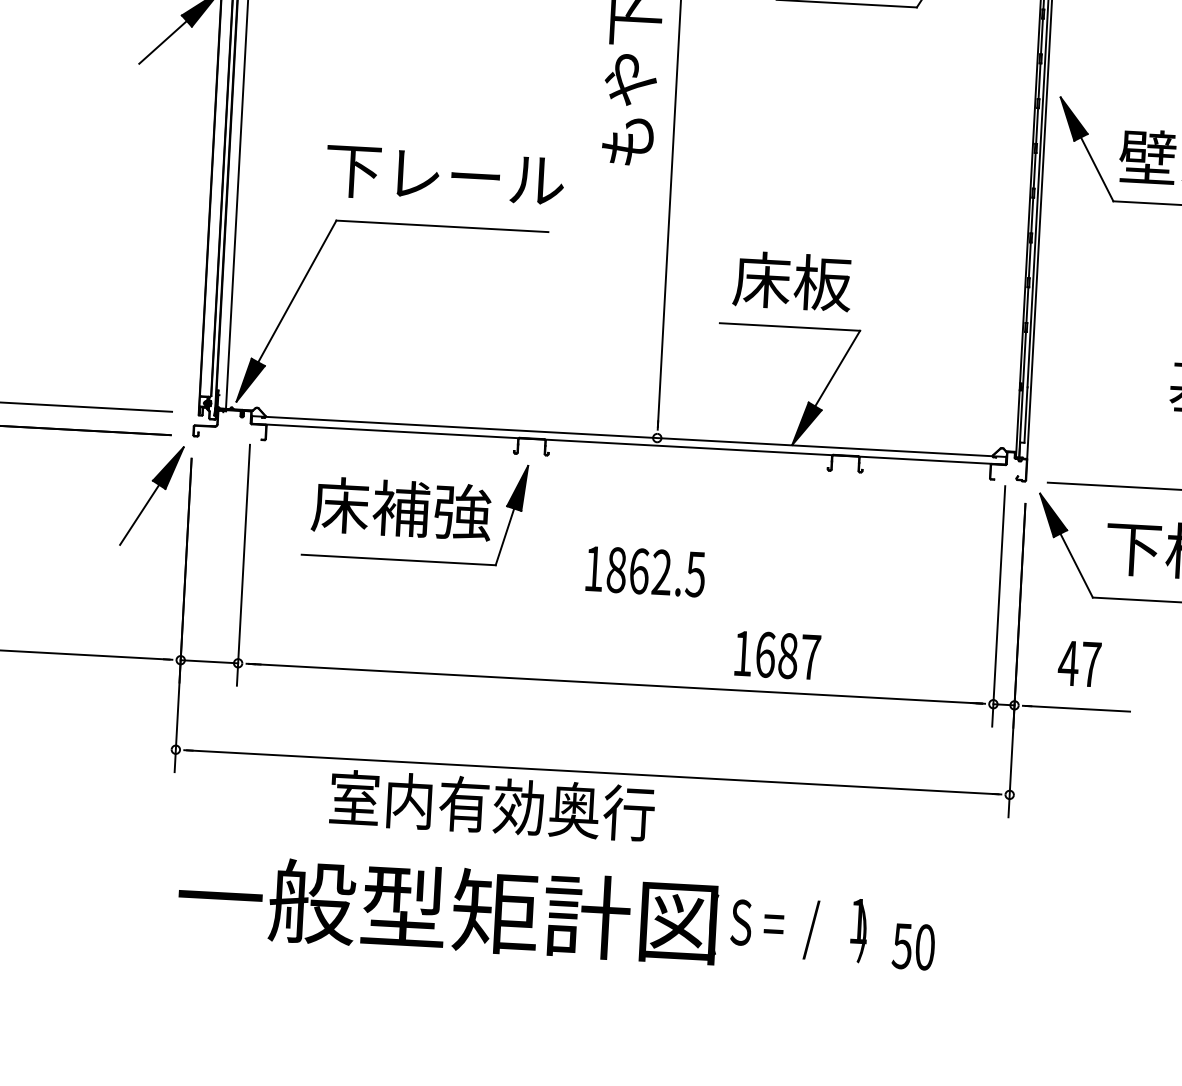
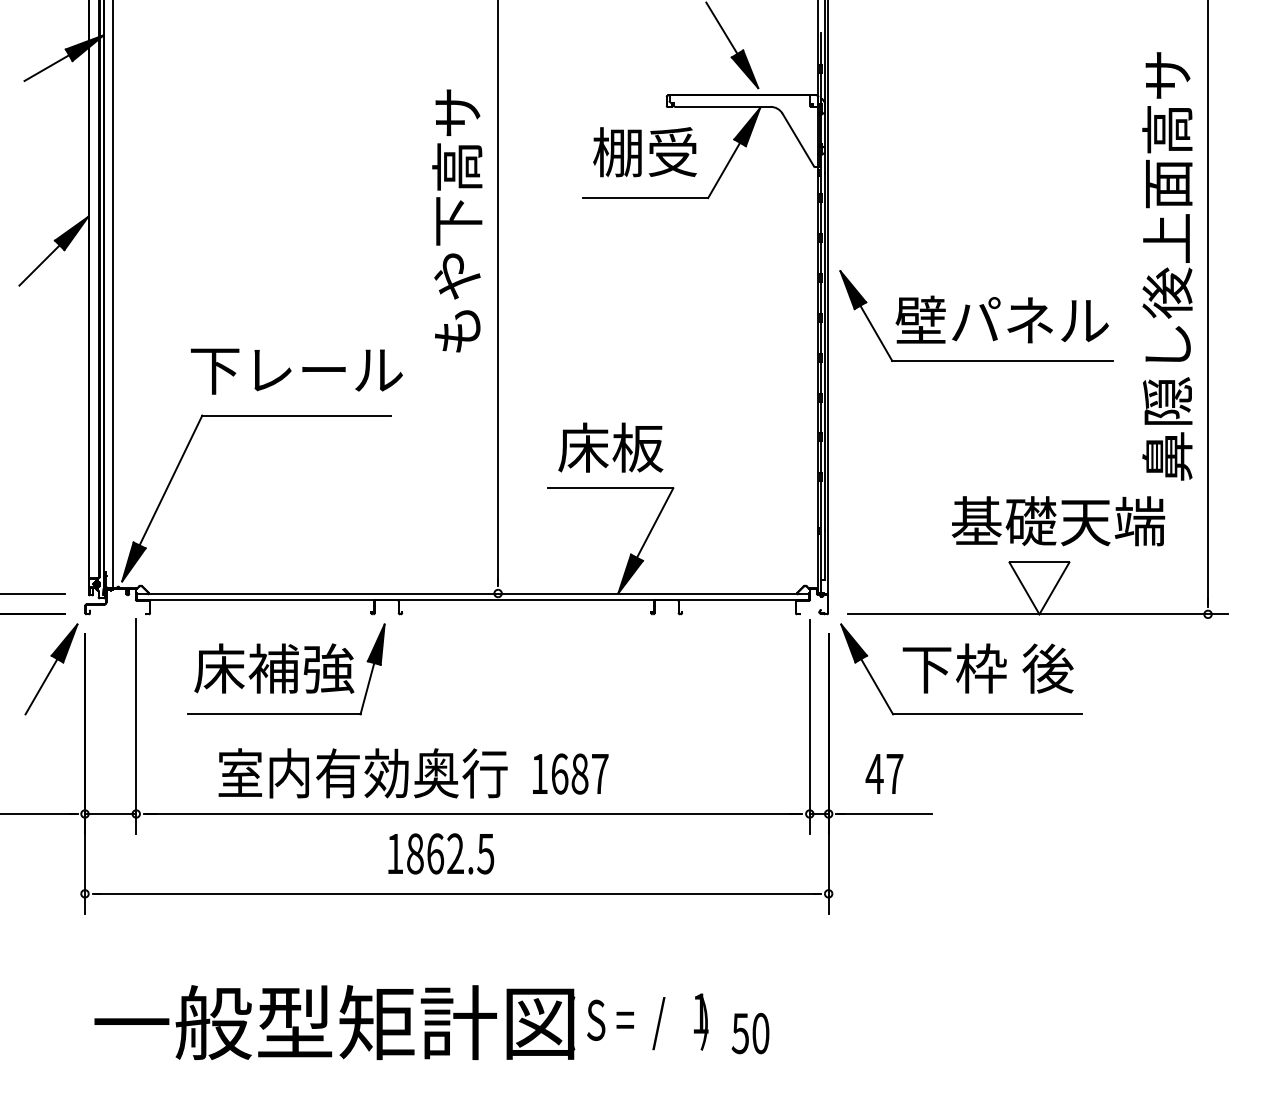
text: (646, 571) -> (441, 853), moved
text: (777, 654) -> (570, 773), moved
text: (491, 805) -> (362, 773), moved

